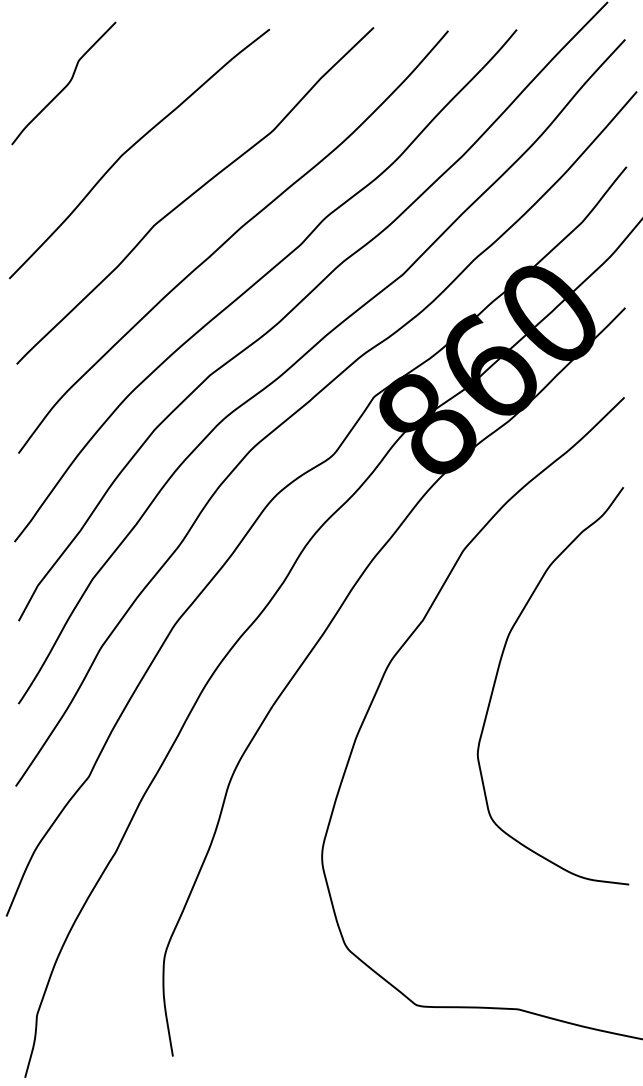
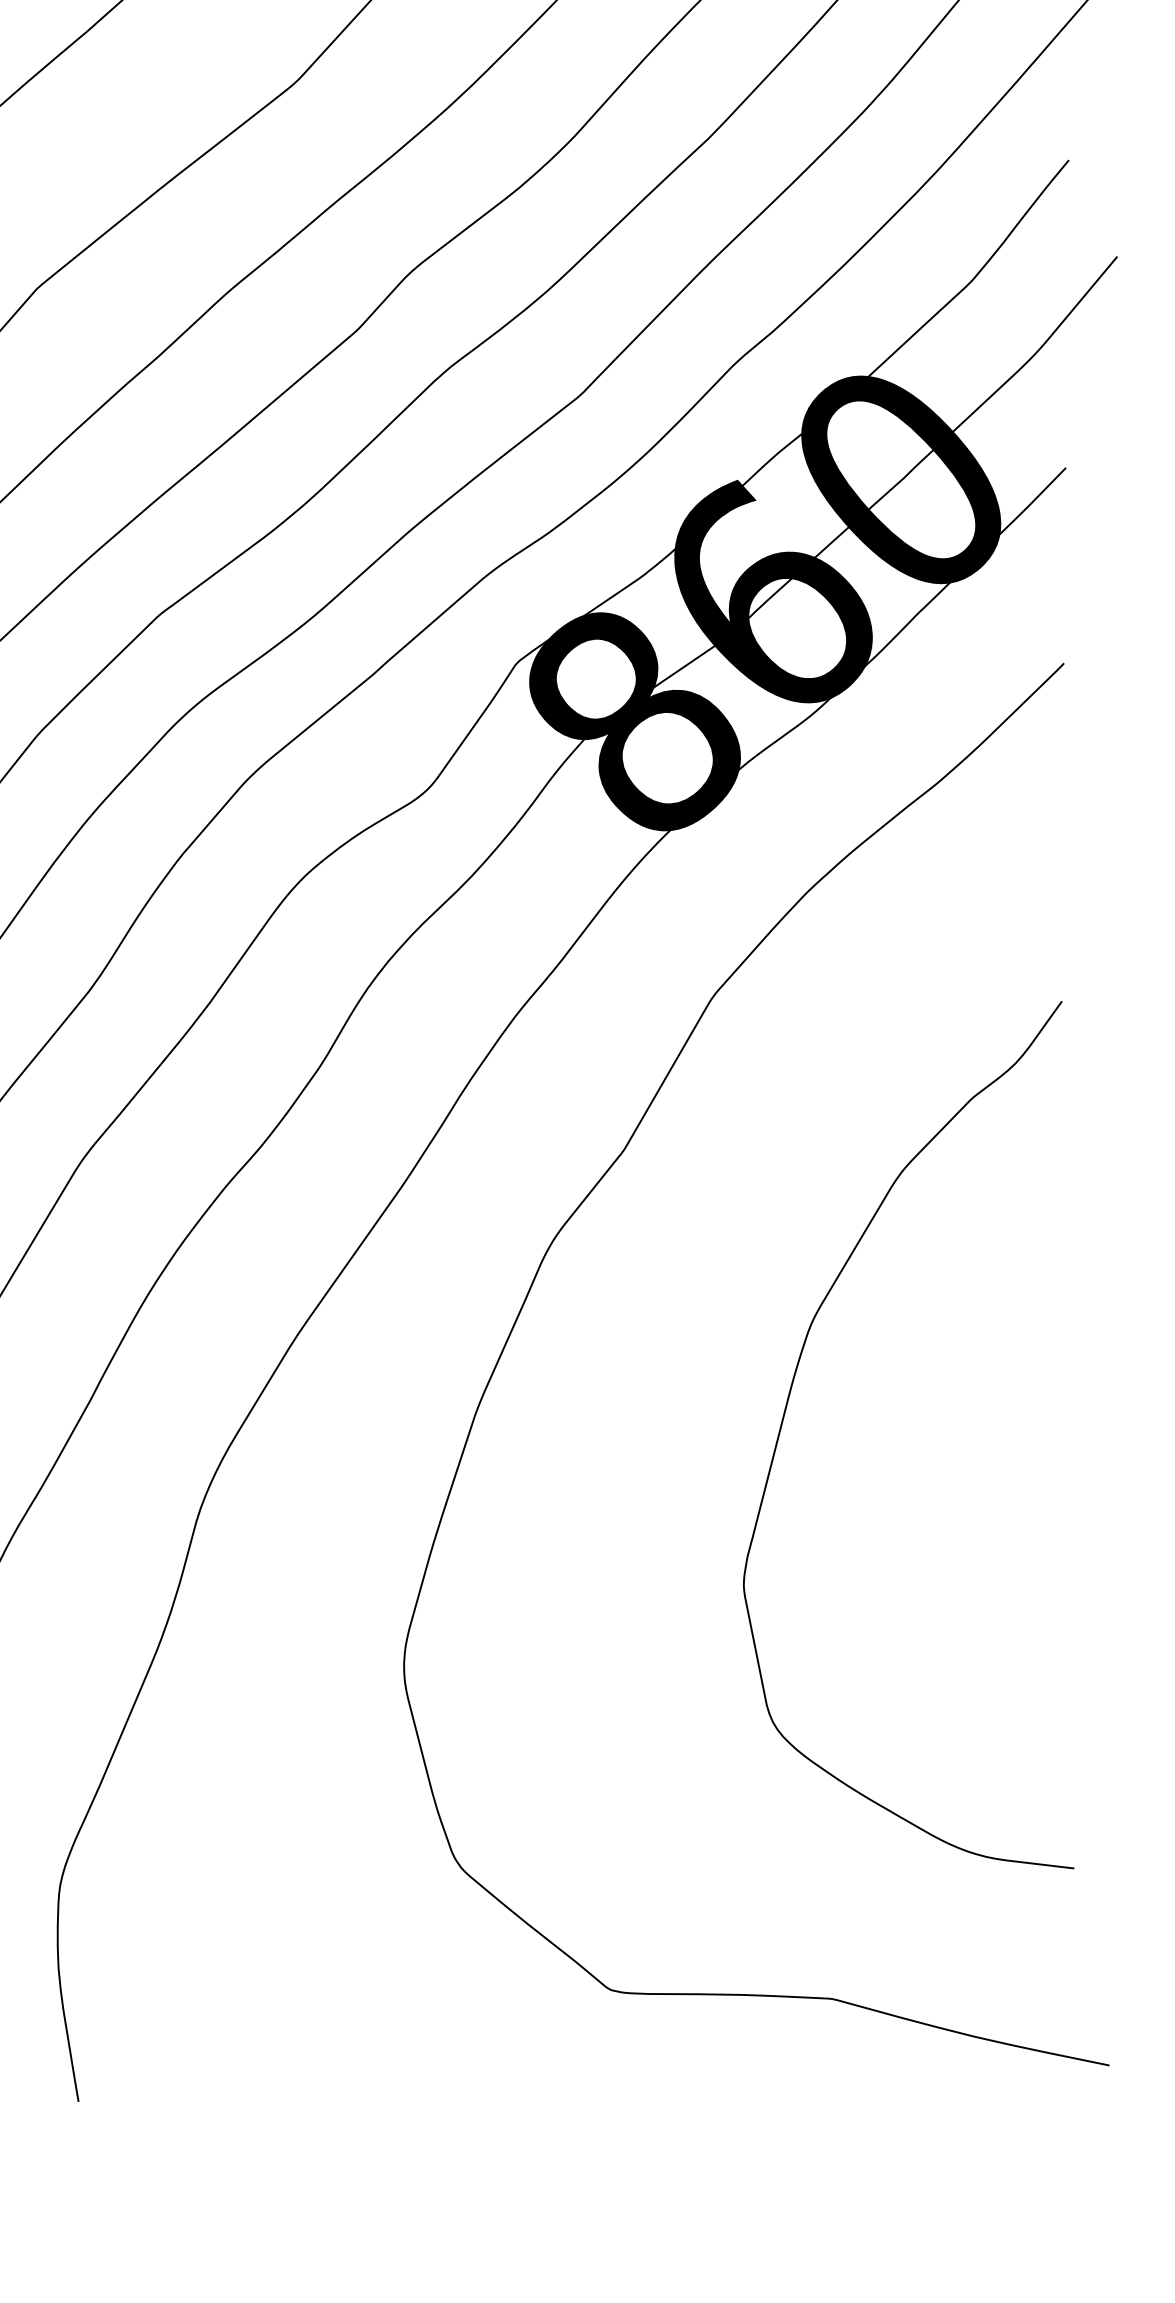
curve: (498, 672) -> (789, 1405), moved

